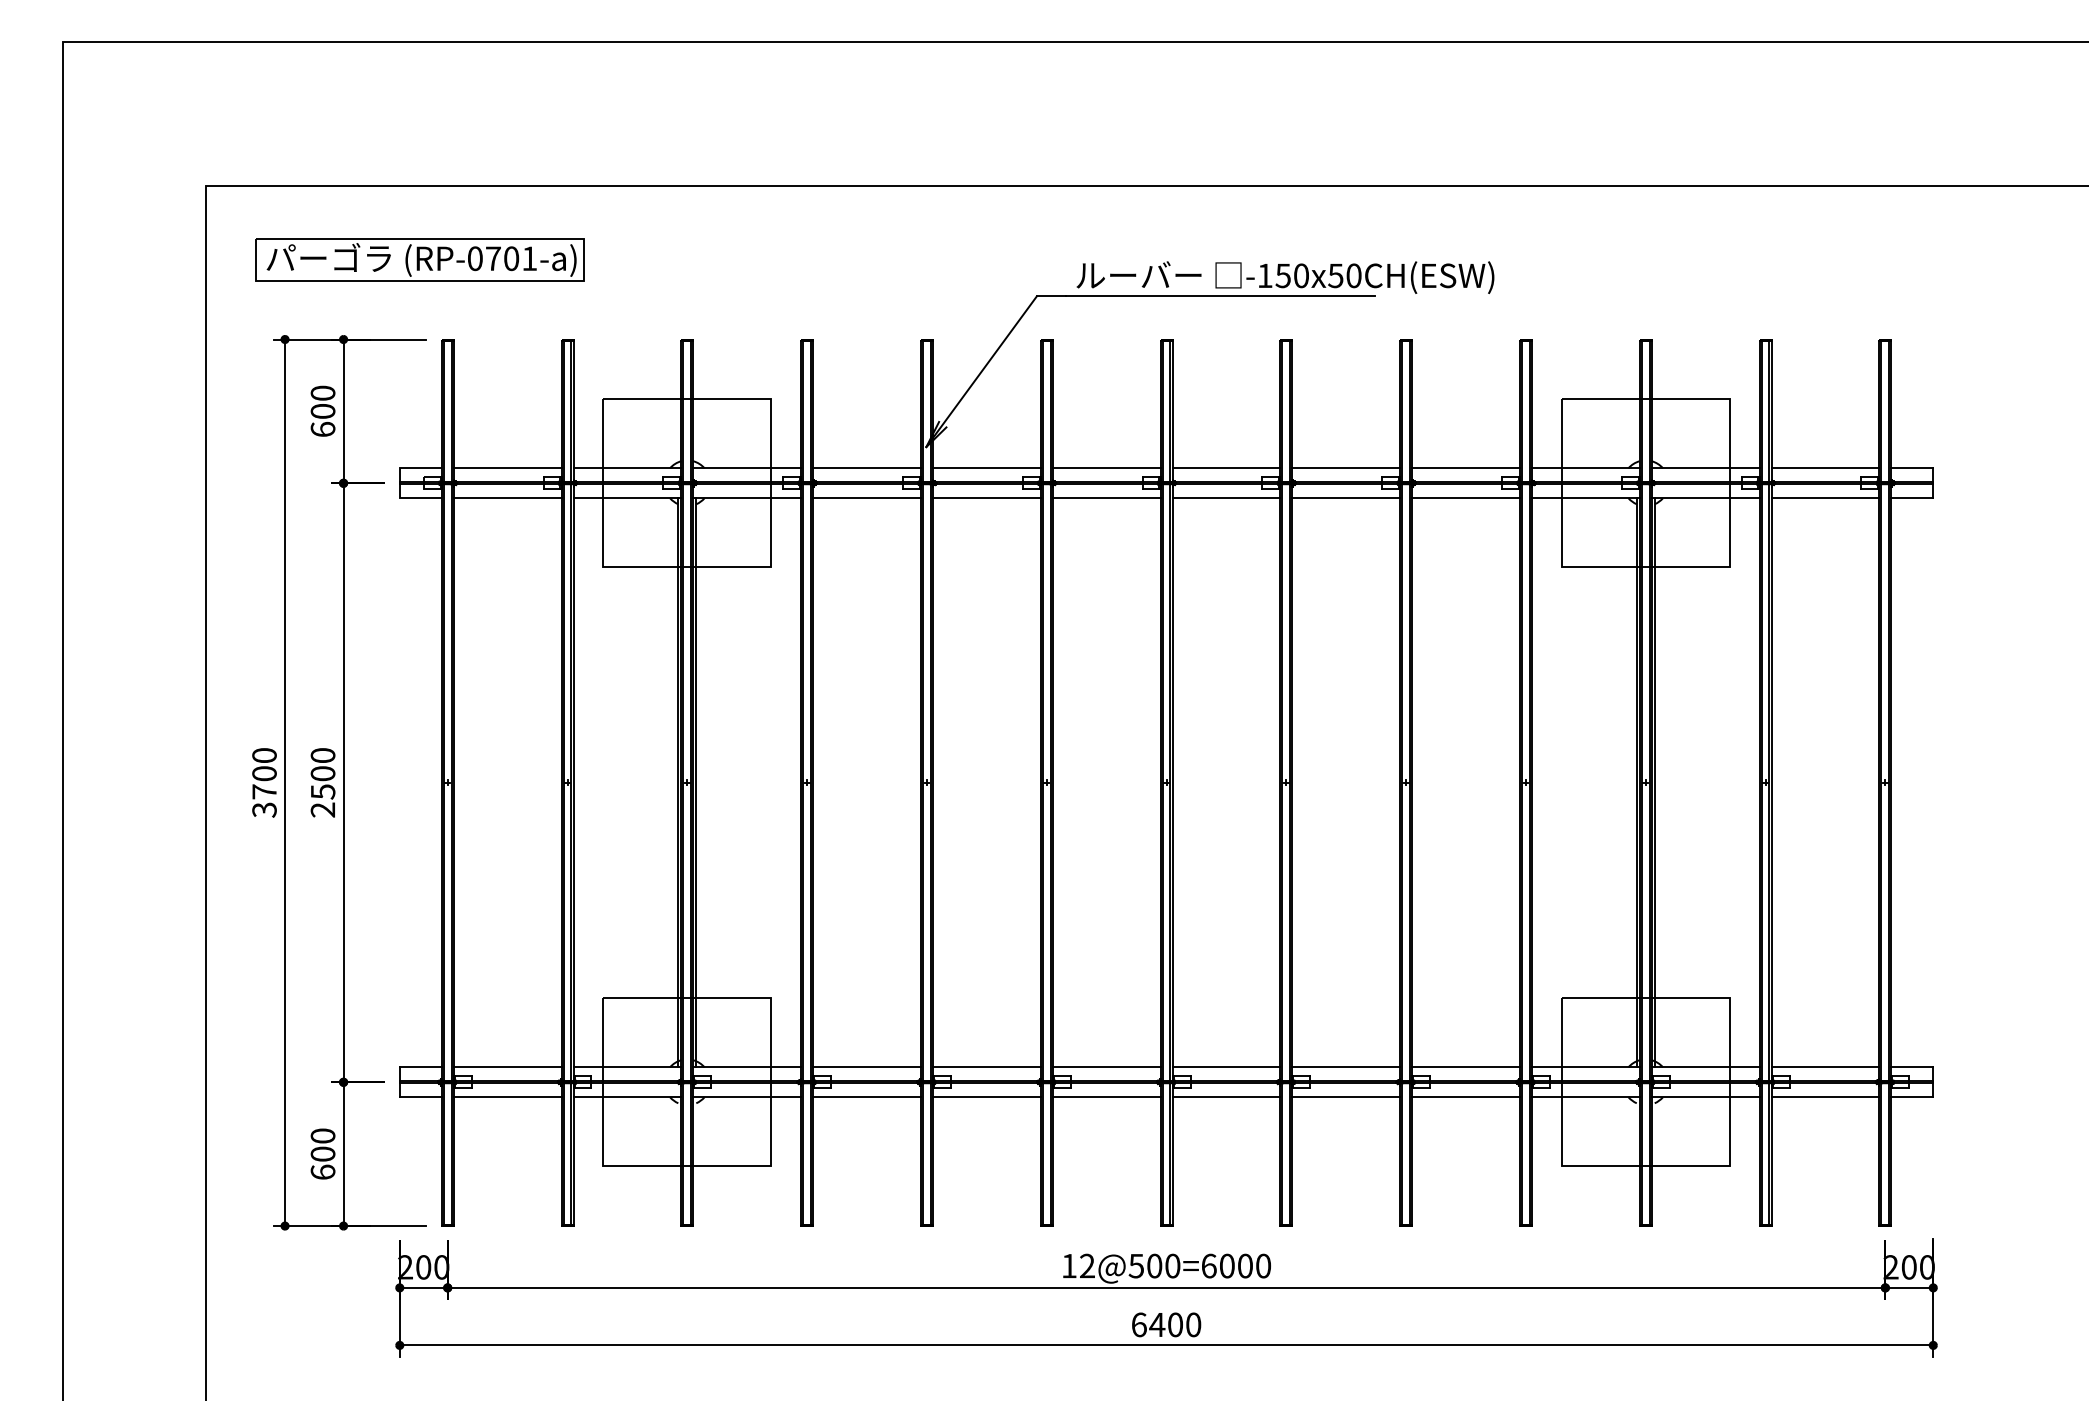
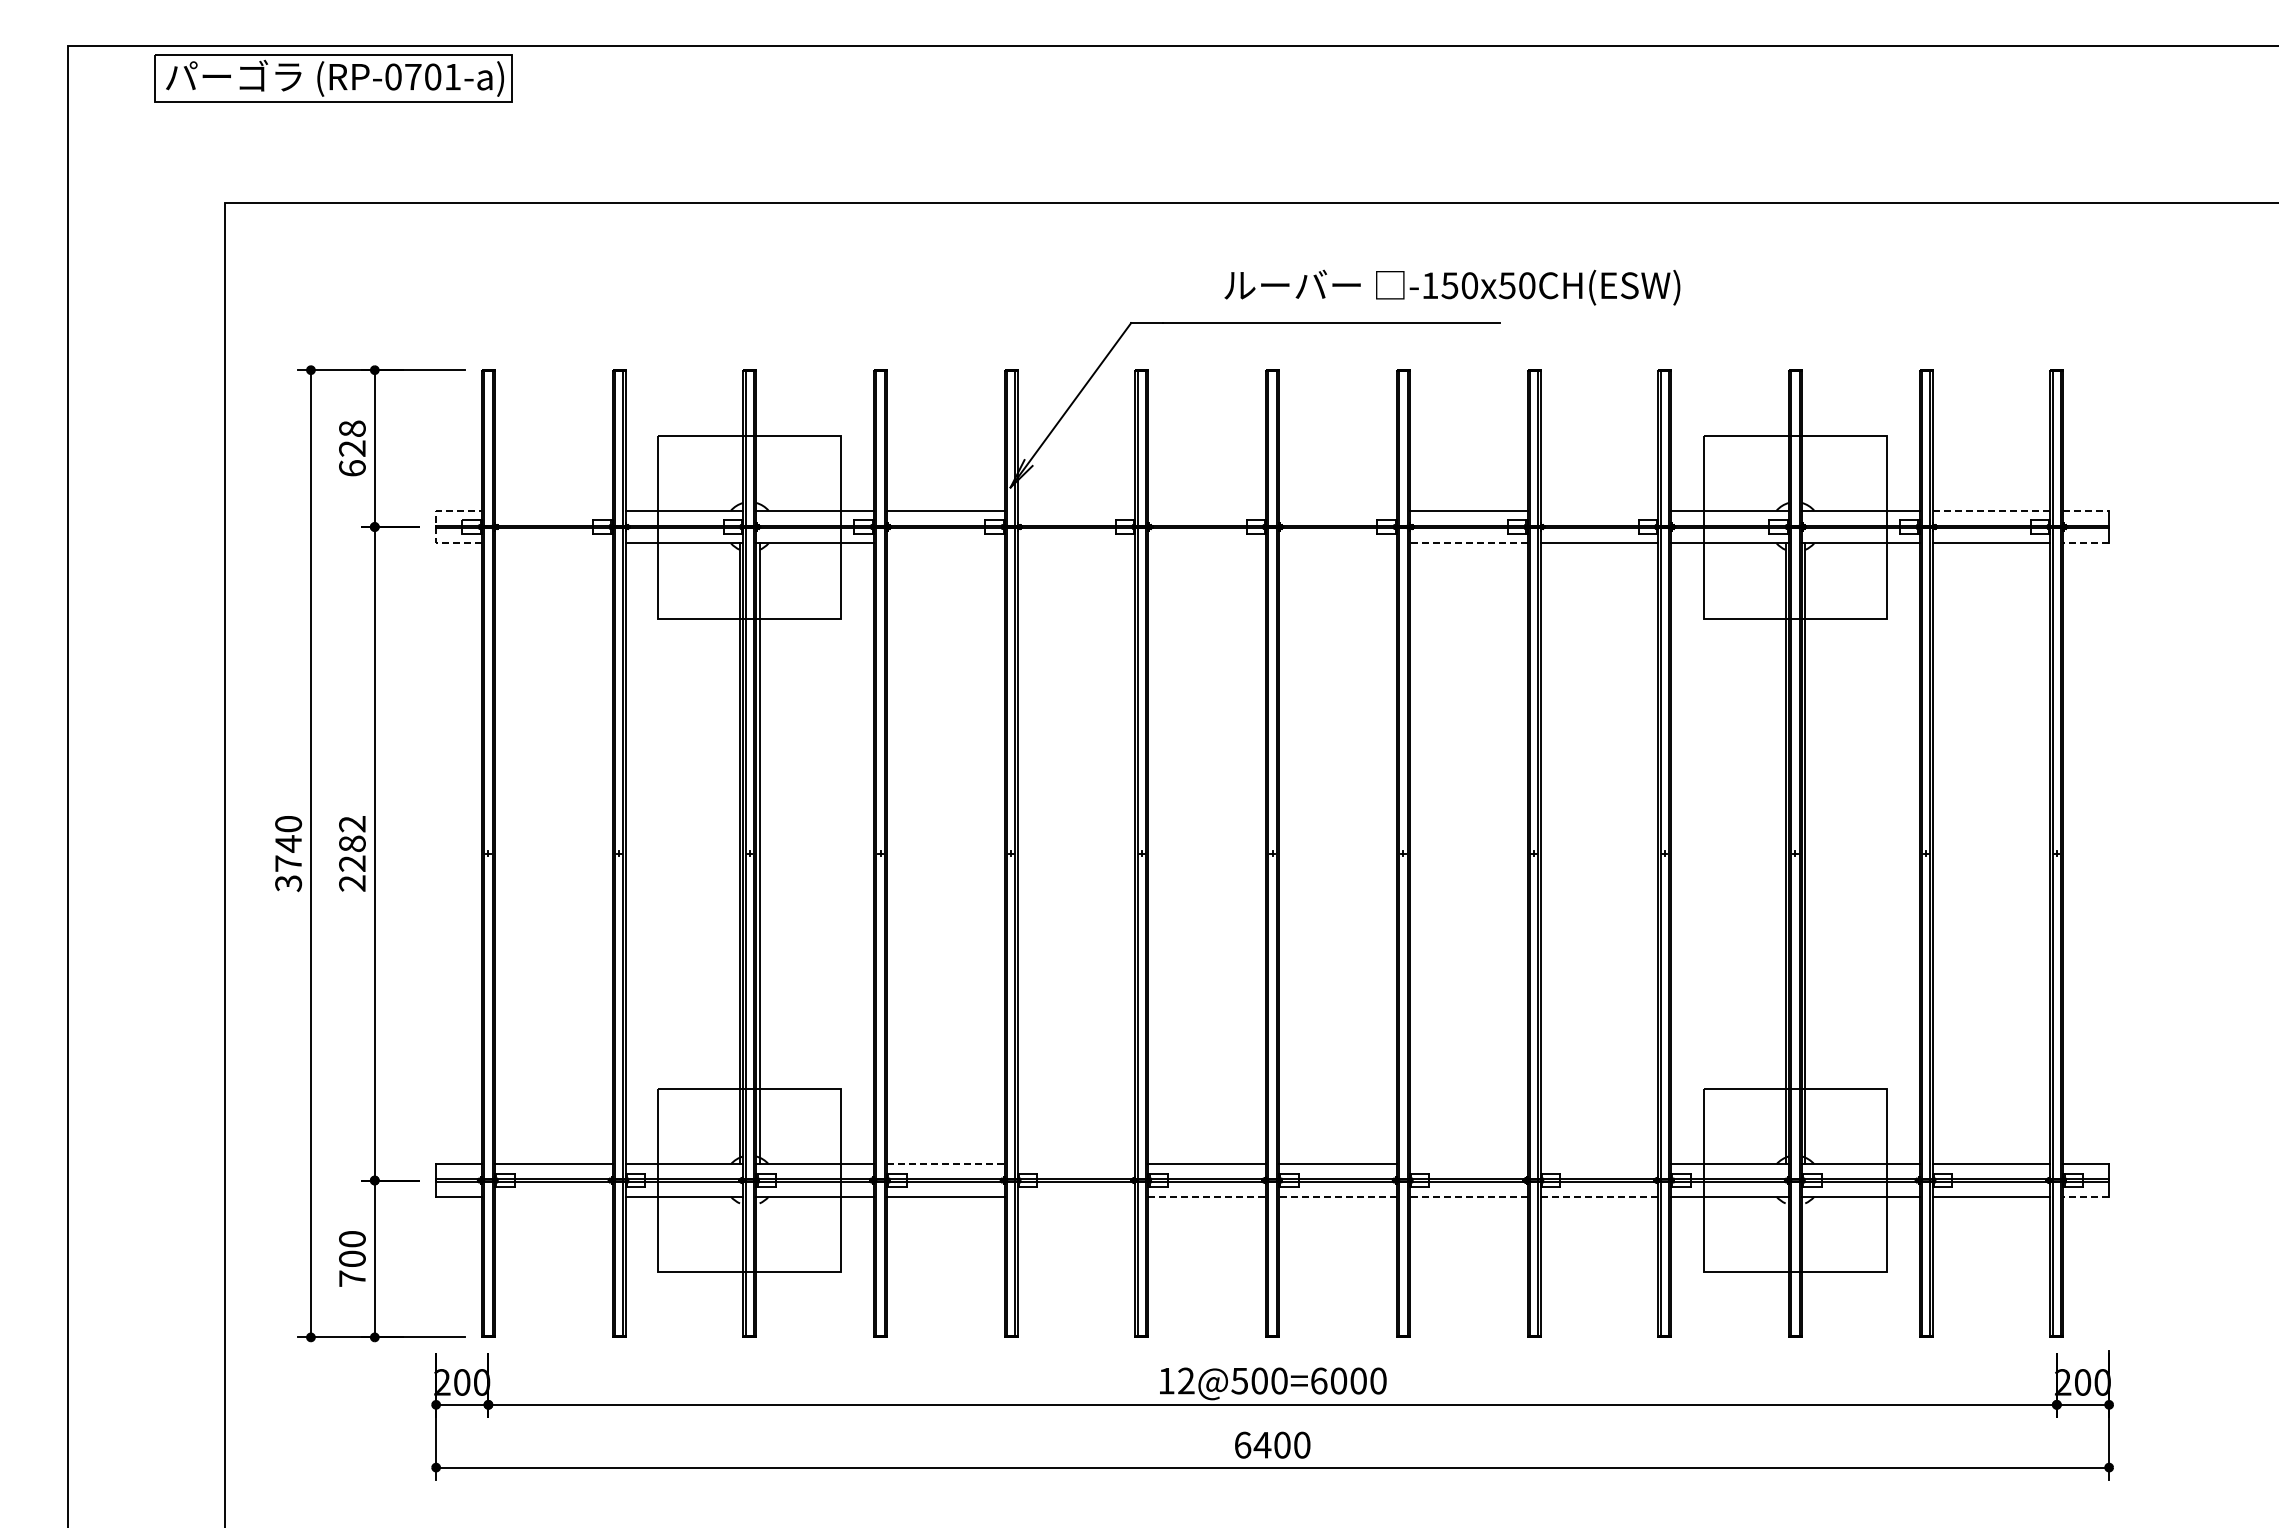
part: (420, 260) -> (333, 78), moved
text: (1285, 277) -> (1452, 287), moved
text: (323, 402) -> (352, 438), 600 -> 628
line: (507, 468) -> (553, 510), removed
line: (986, 468) -> (1076, 510), removed
line: (1106, 468) -> (1207, 510), removed
line: (1225, 468) -> (1337, 510), removed
line: (1466, 468) -> (1599, 510), removed
line: (1825, 468) -> (1991, 510), solid -> dashed
line: (1912, 468) -> (2086, 510), solid -> dashed
line: (400, 482) -> (436, 526), solid -> dashed
line: (507, 498) -> (553, 543), removed
line: (866, 498) -> (945, 543), removed
line: (986, 498) -> (1076, 543), removed
line: (1106, 498) -> (1207, 543), removed
line: (1225, 498) -> (1337, 543), removed
line: (1346, 498) -> (1468, 543), solid -> dashed
line: (1912, 498) -> (2086, 543), solid -> dashed
text: (264, 773) -> (288, 843), 3700 -> 3740
text: (323, 774) -> (352, 844), 2500 -> 2282
line: (866, 1067) -> (945, 1164), solid -> dashed
line: (986, 1067) -> (1076, 1164), removed
line: (1346, 1067) -> (1468, 1164), removed
line: (1466, 1067) -> (1599, 1164), removed
line: (507, 1096) -> (553, 1196), removed
line: (986, 1096) -> (1076, 1196), removed
line: (1106, 1096) -> (1207, 1196), solid -> dashed
line: (1225, 1096) -> (1337, 1196), solid -> dashed
line: (1346, 1096) -> (1468, 1196), solid -> dashed
line: (1466, 1096) -> (1599, 1196), solid -> dashed
line: (1912, 1096) -> (2086, 1196), solid -> dashed
text: (323, 1172) -> (352, 1278), 600 -> 700

